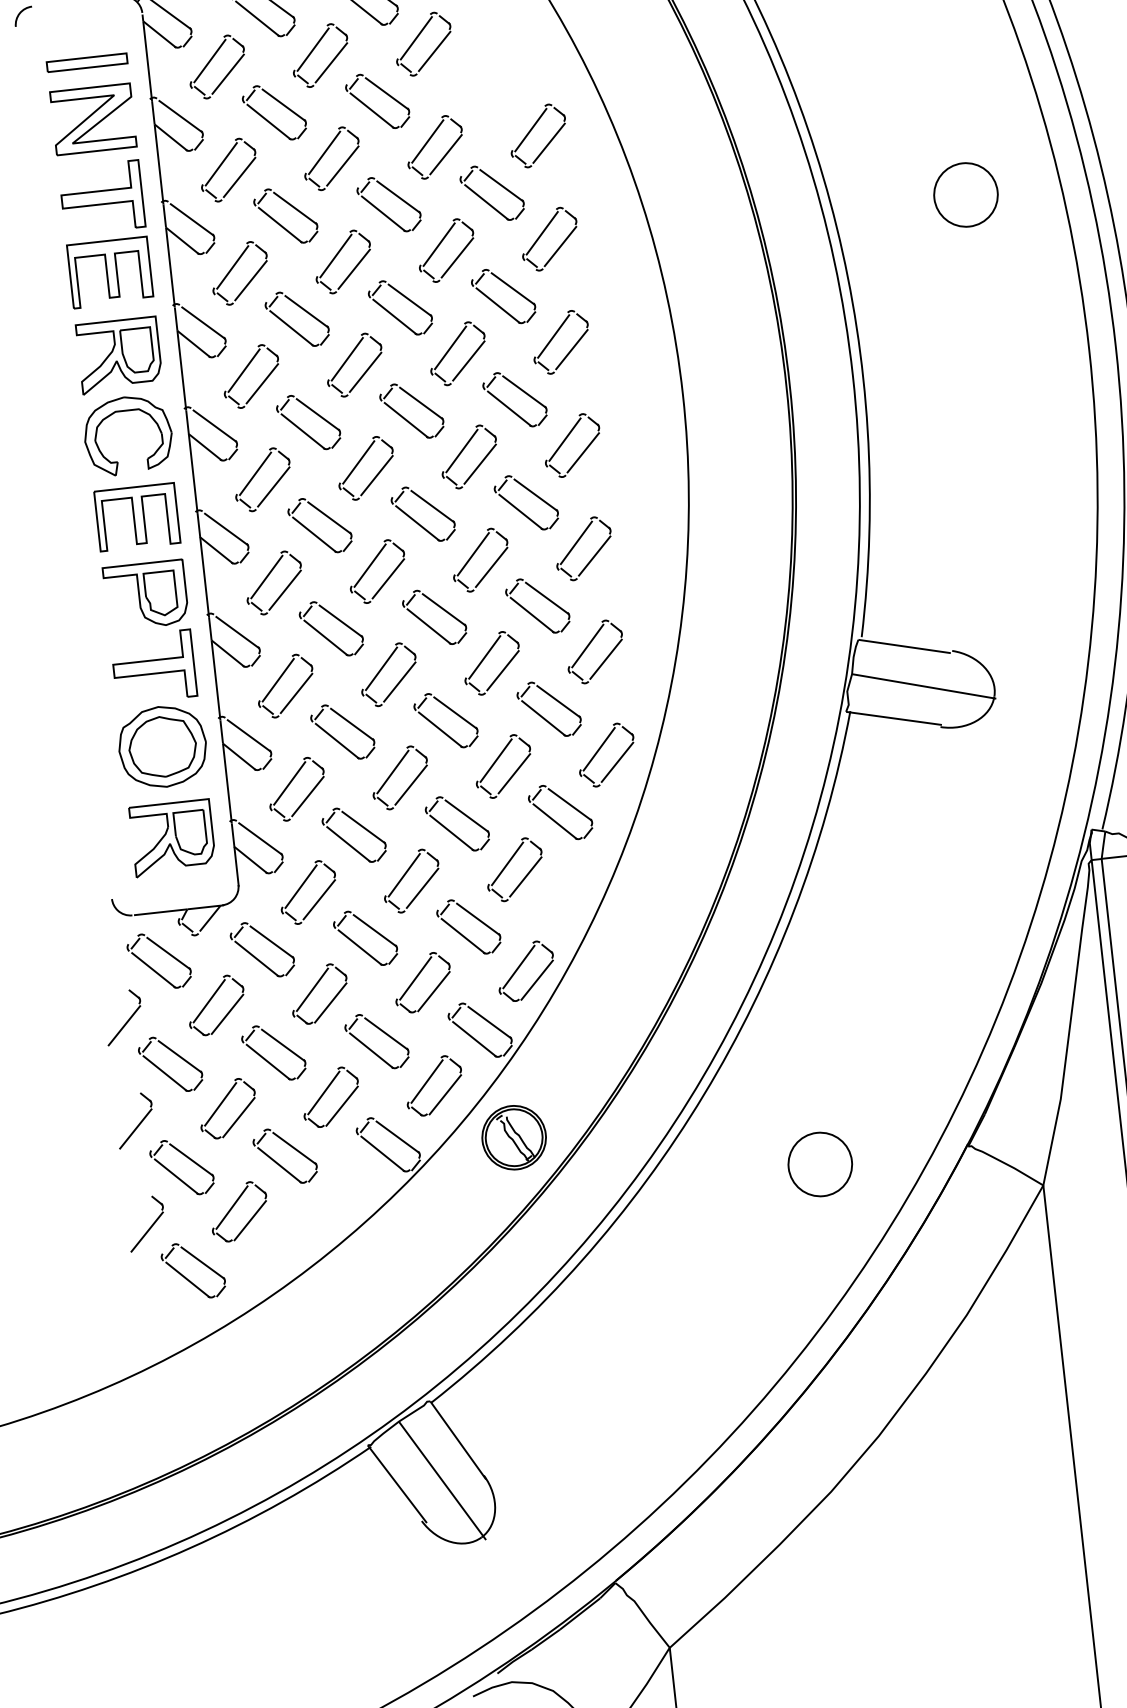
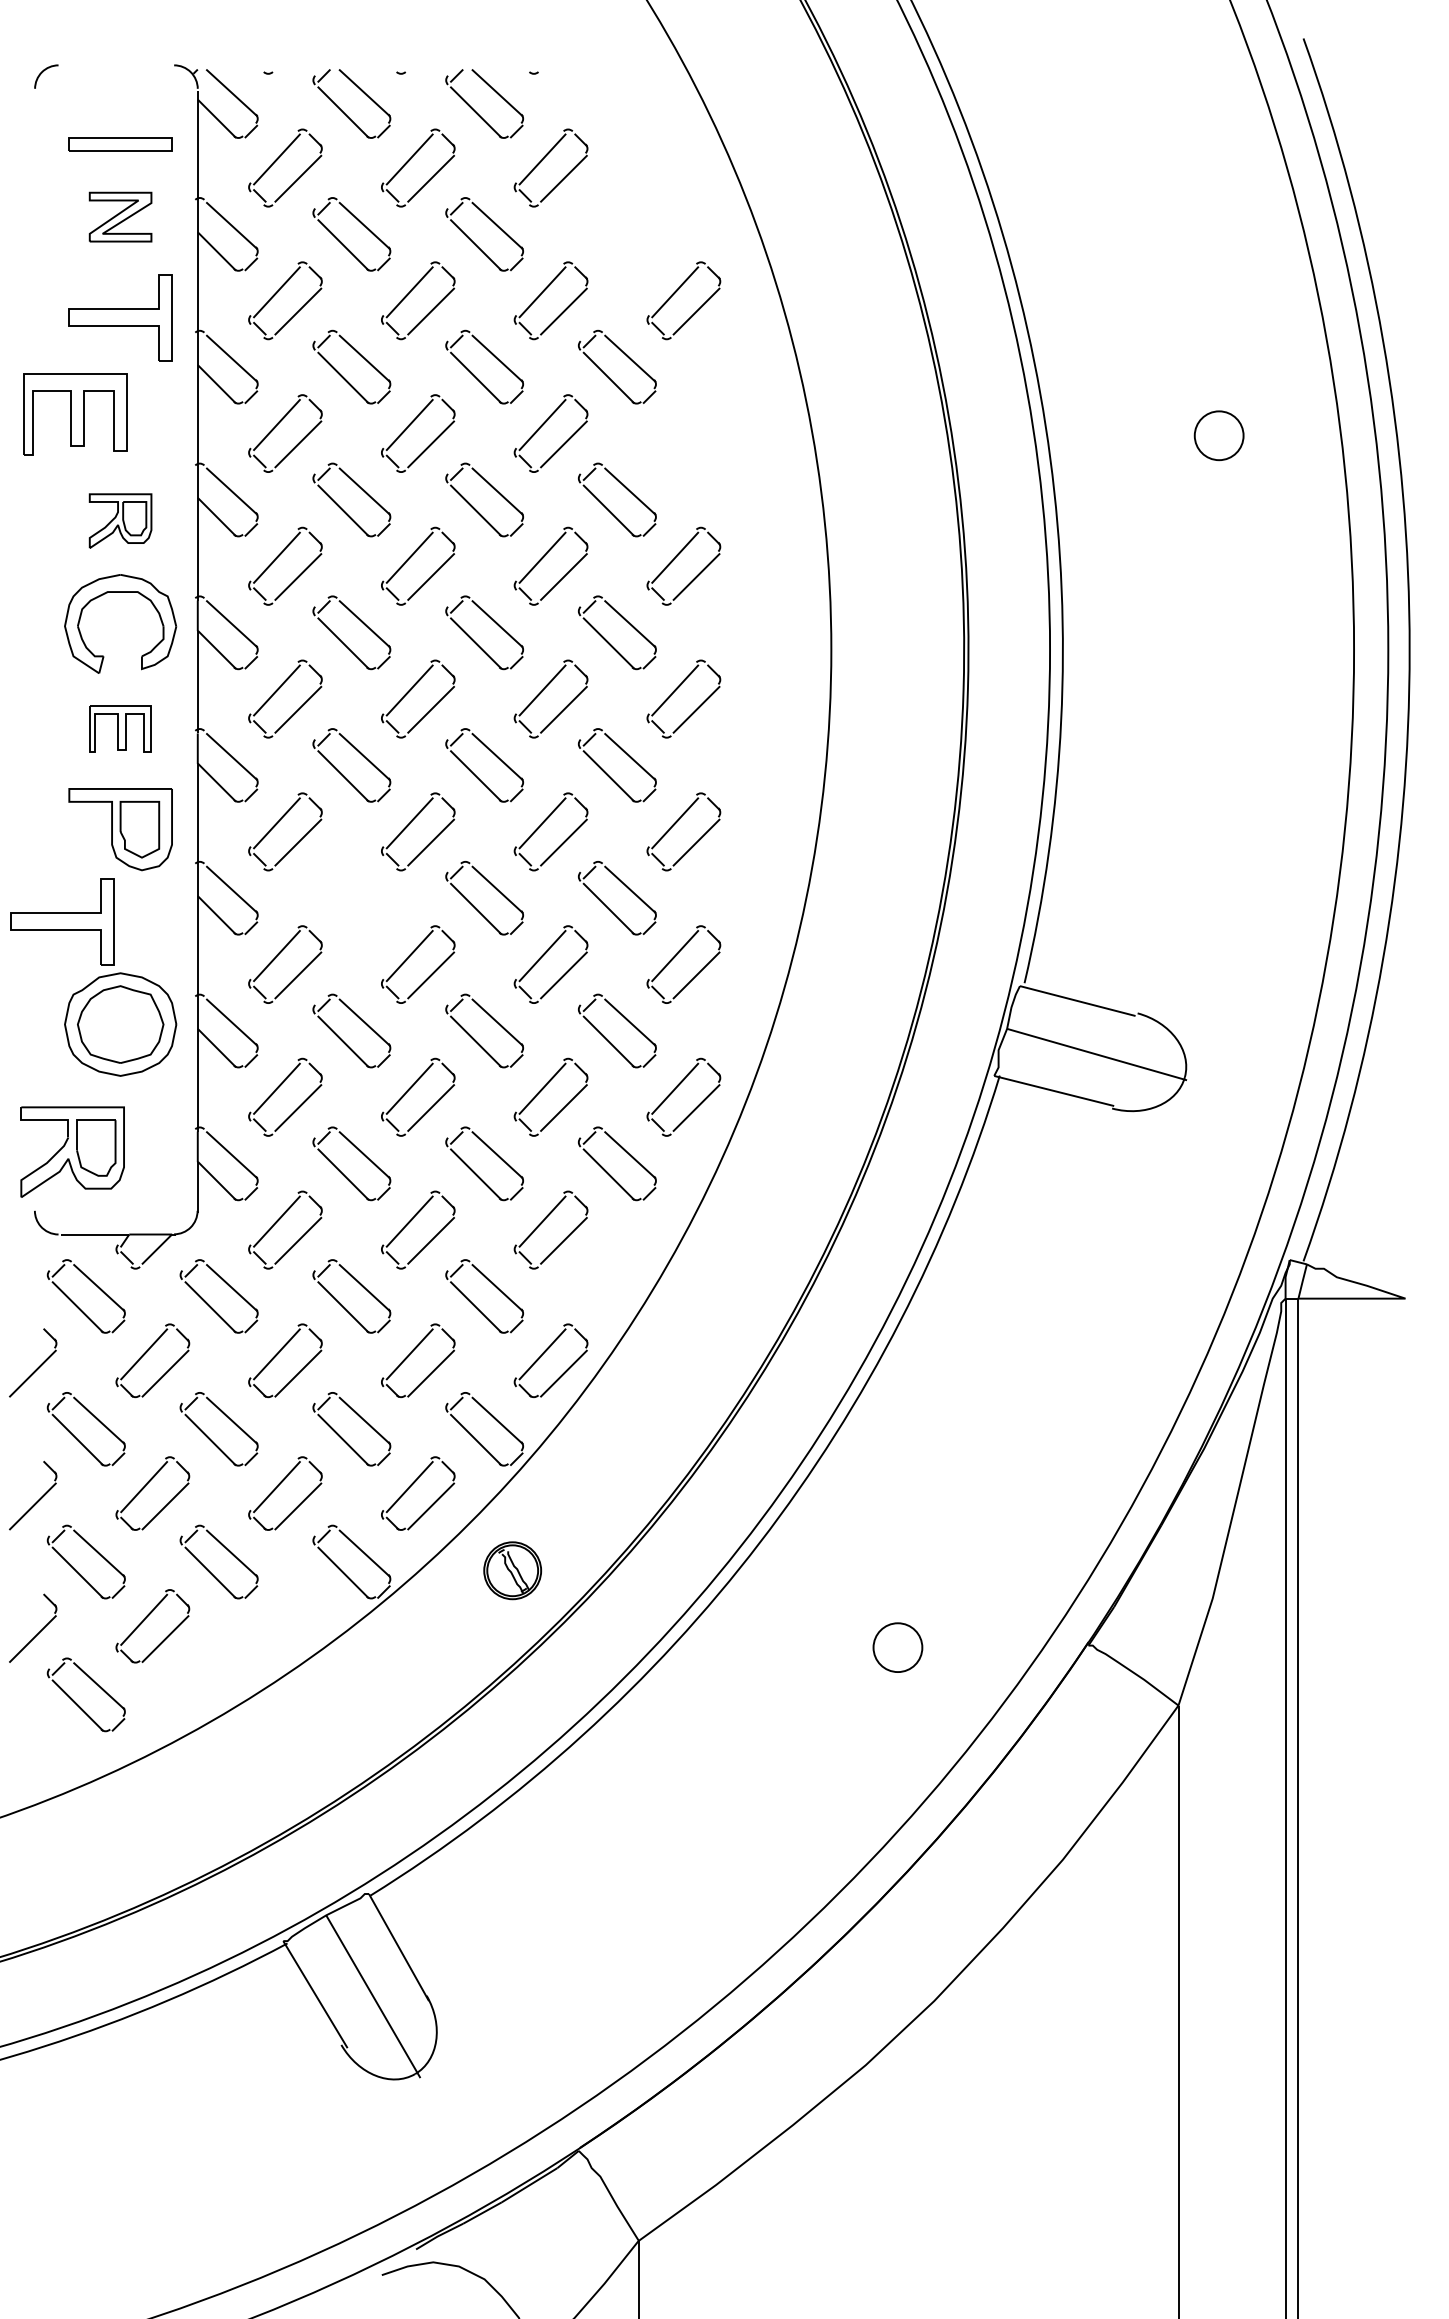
part: (93, 118) -> (120, 216), size x0.6
circle: (965, 194) -> (1218, 435), size x0.6
part: (543, 233) -> (676, 425), removed
part: (110, 272) -> (75, 414), moved
part: (119, 355) -> (120, 520), size x0.6
part: (137, 517) -> (120, 729), size x0.6
part: (324, 636) -> (342, 906), removed
part: (153, 666) -> (62, 921), moved
part: (172, 837) -> (72, 1151), moved
part: (514, 1137) -> (512, 1570), size x0.7
circle: (819, 1164) -> (897, 1647), size x0.6

